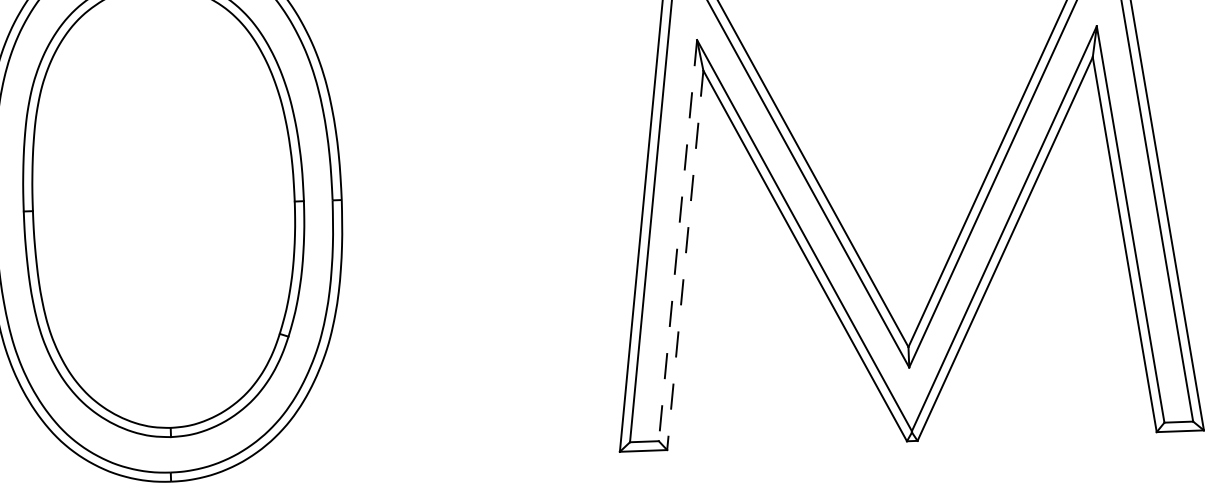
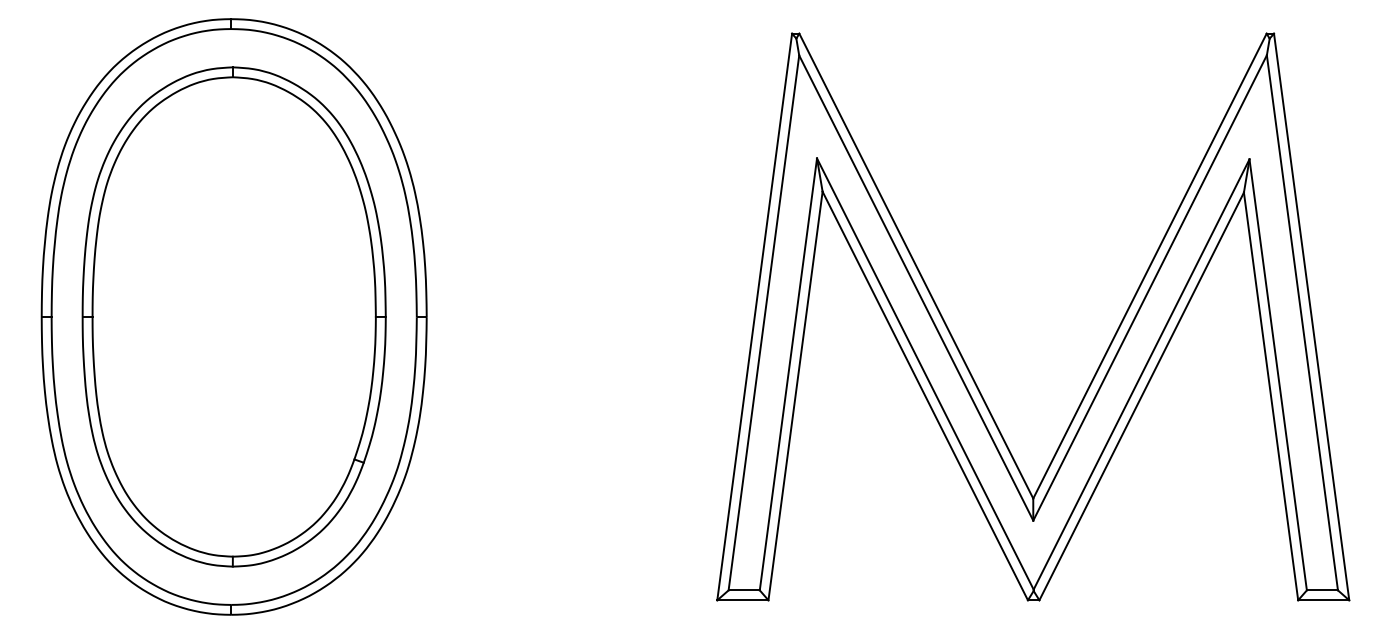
line: (678, 240) -> (788, 374), dashed -> solid
line: (685, 260) -> (795, 396), dashed -> solid

